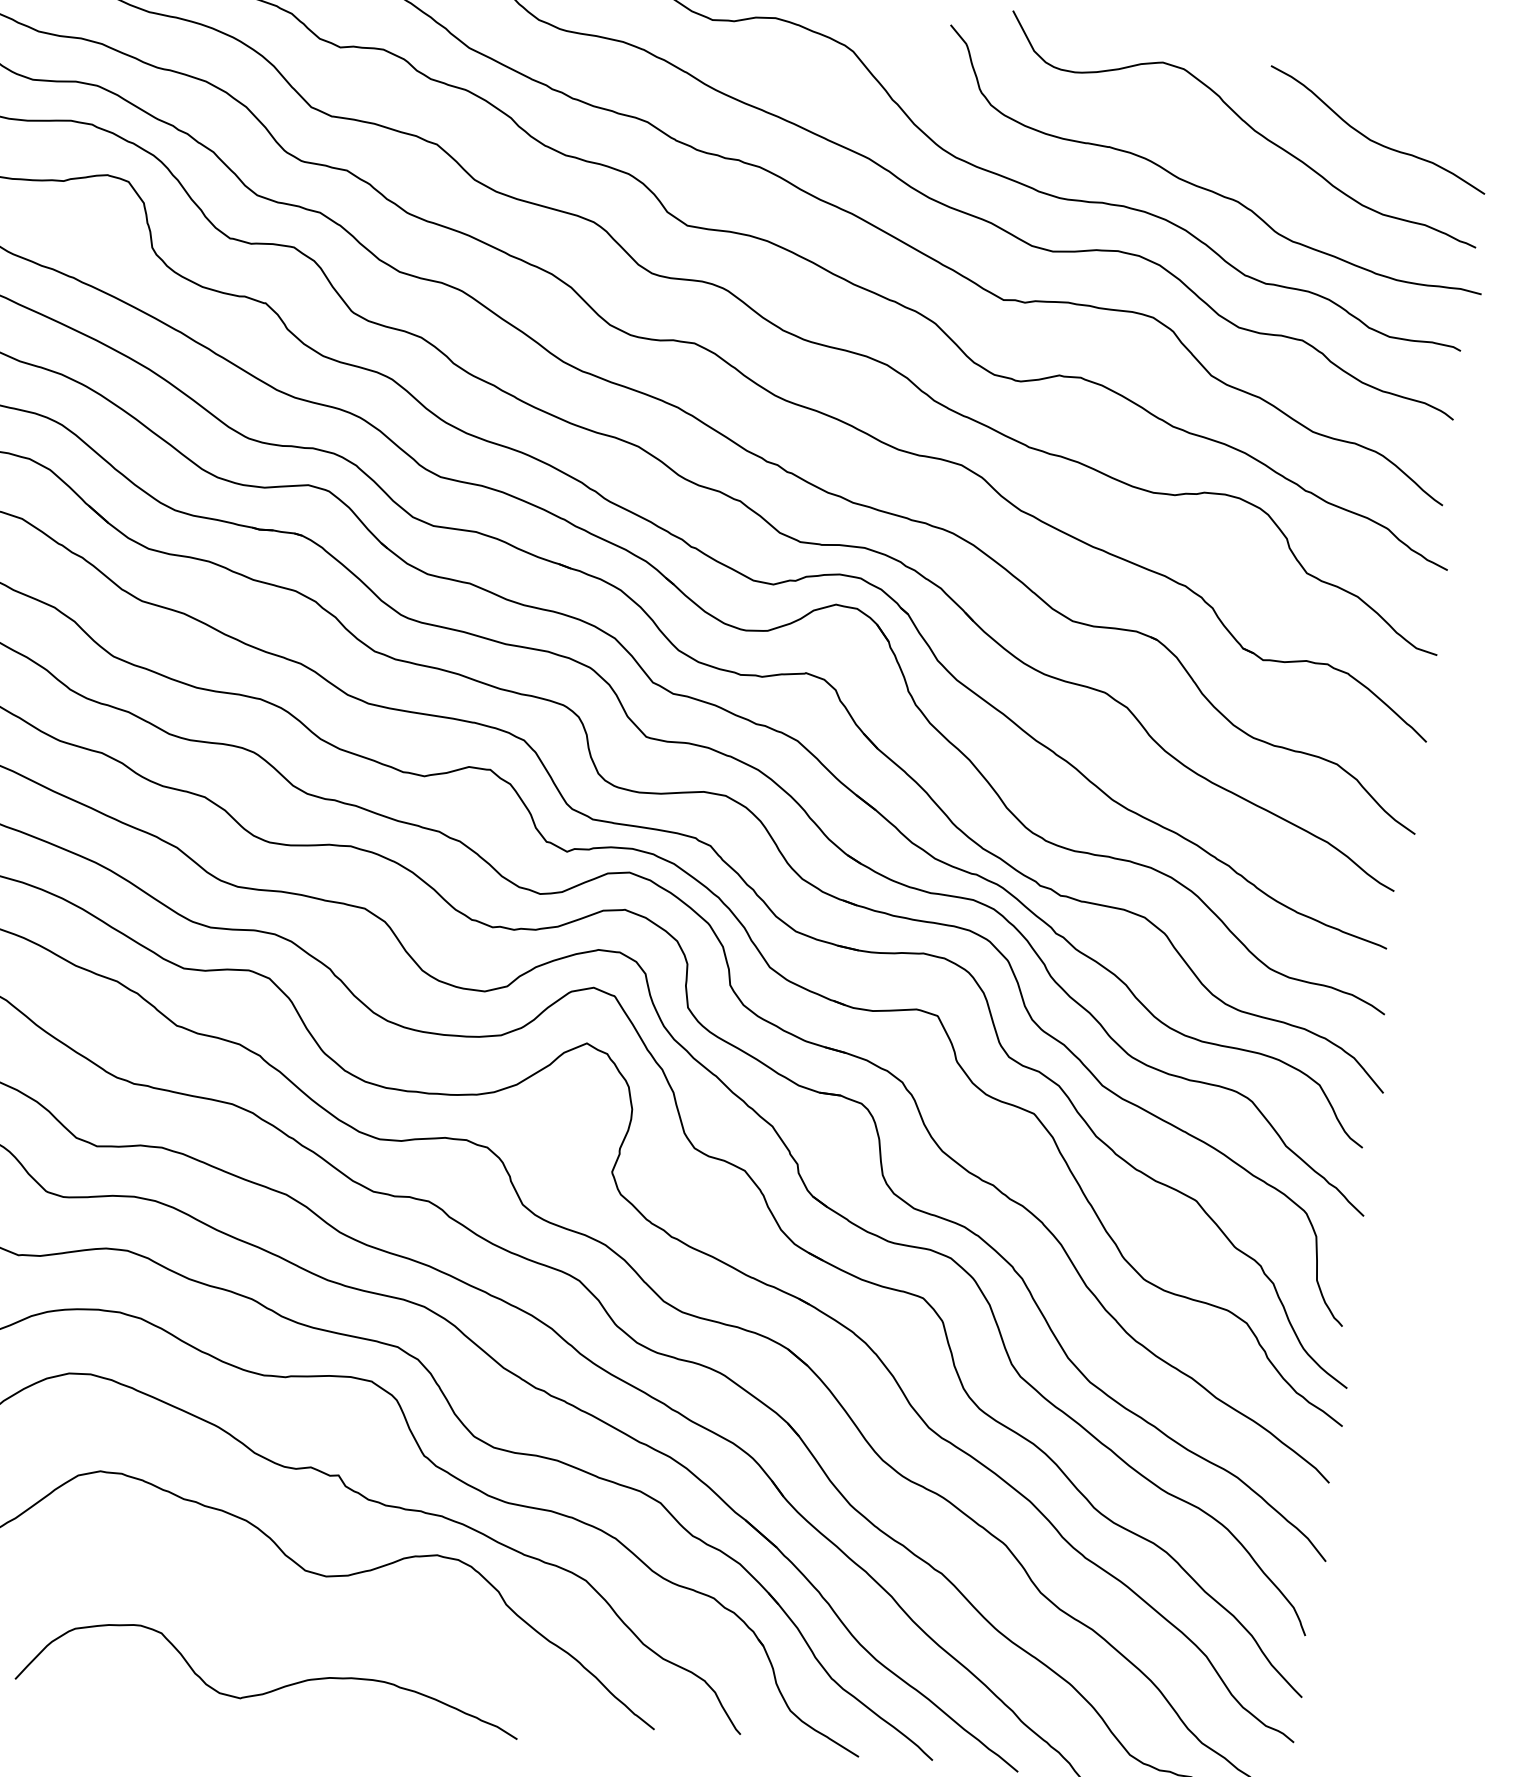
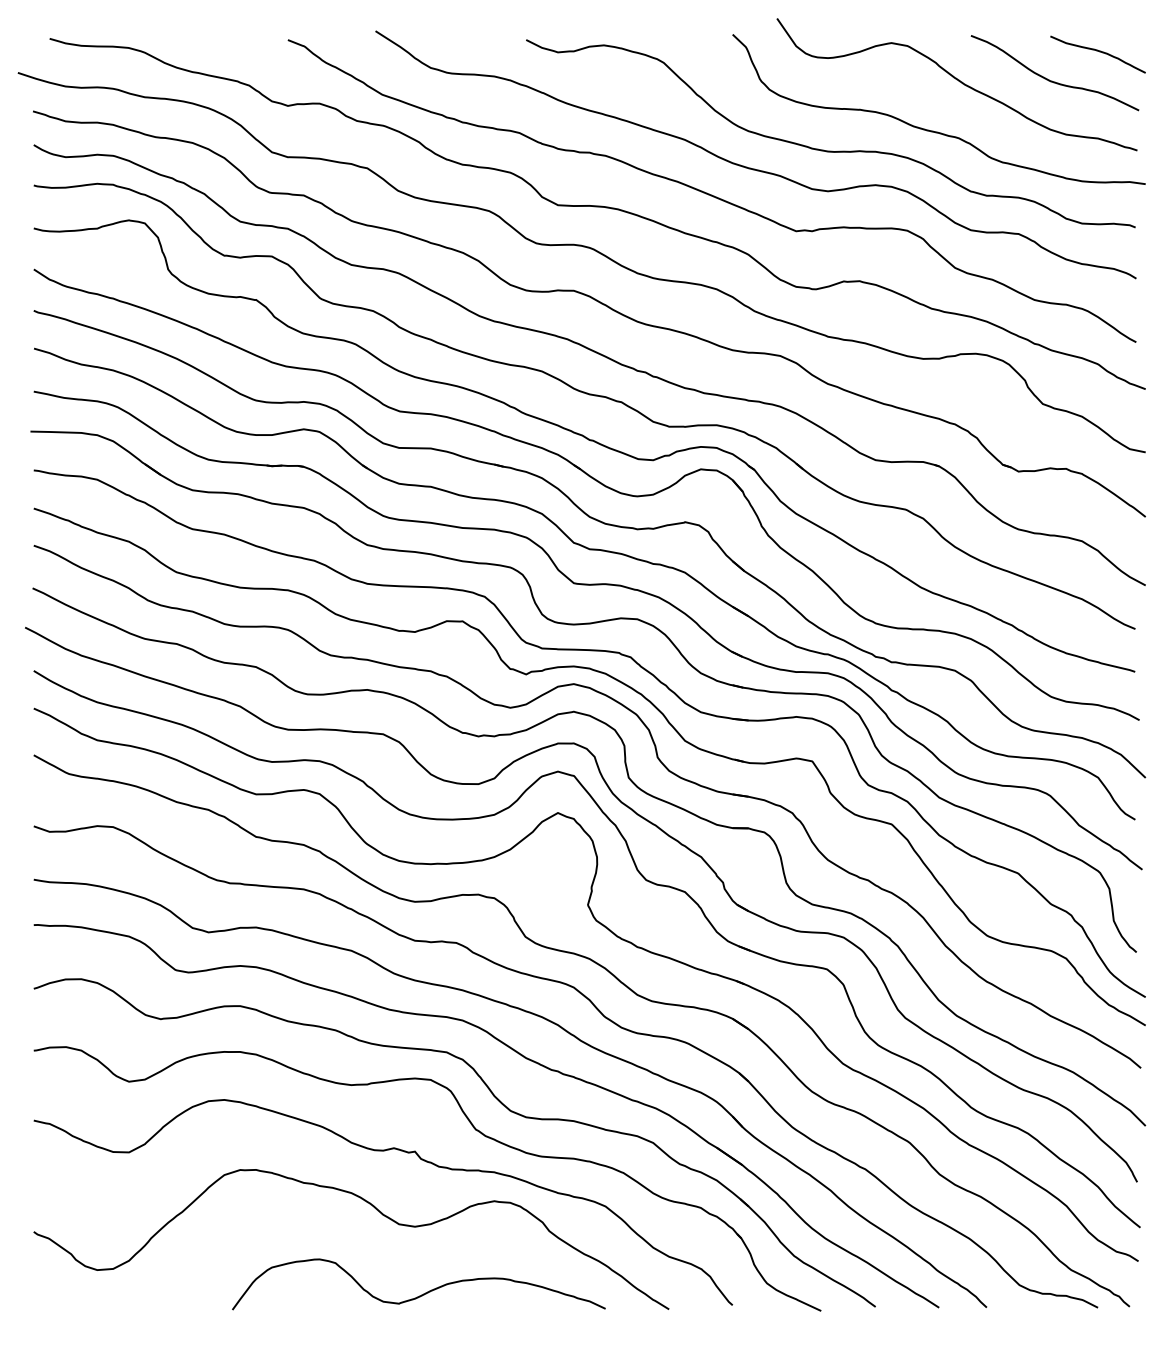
curve: (1441, 109) -> (1099, 52), added
curve: (274, 1688) -> (423, 1293), moved

